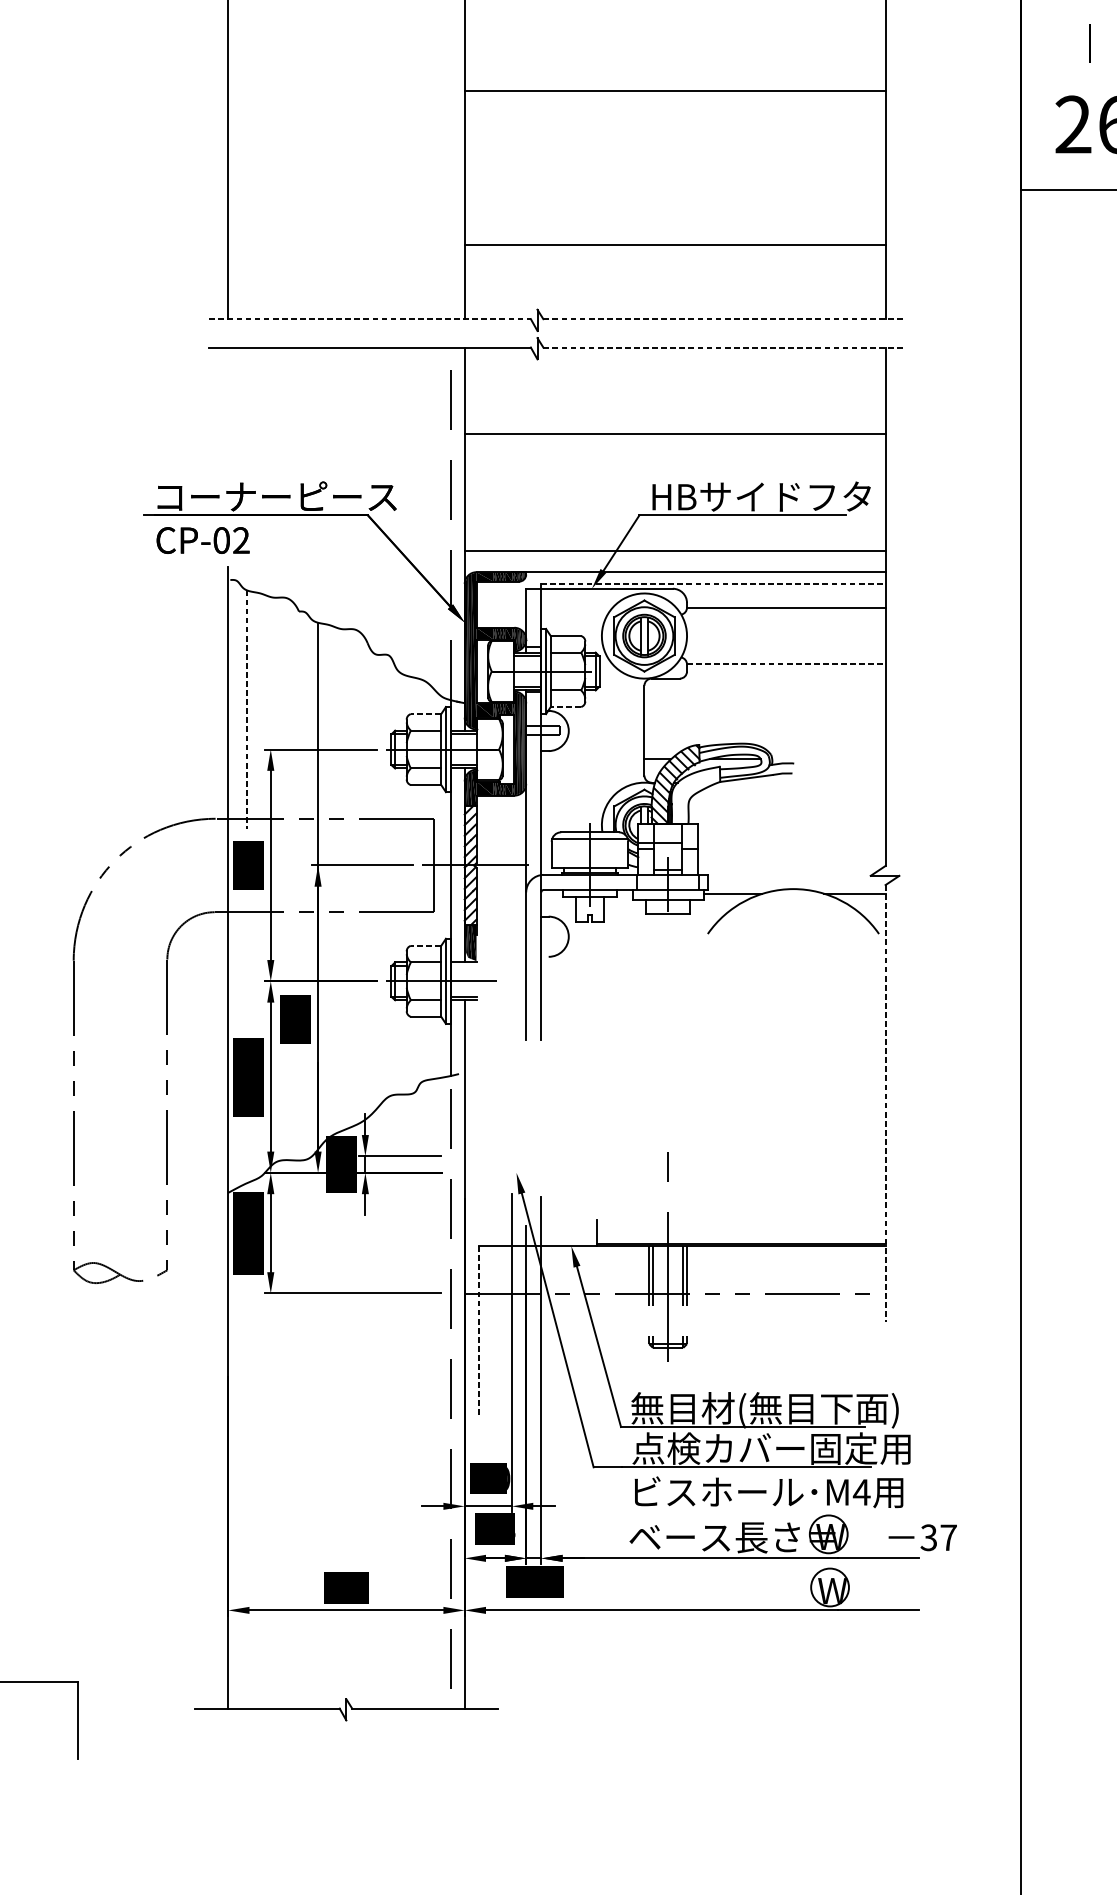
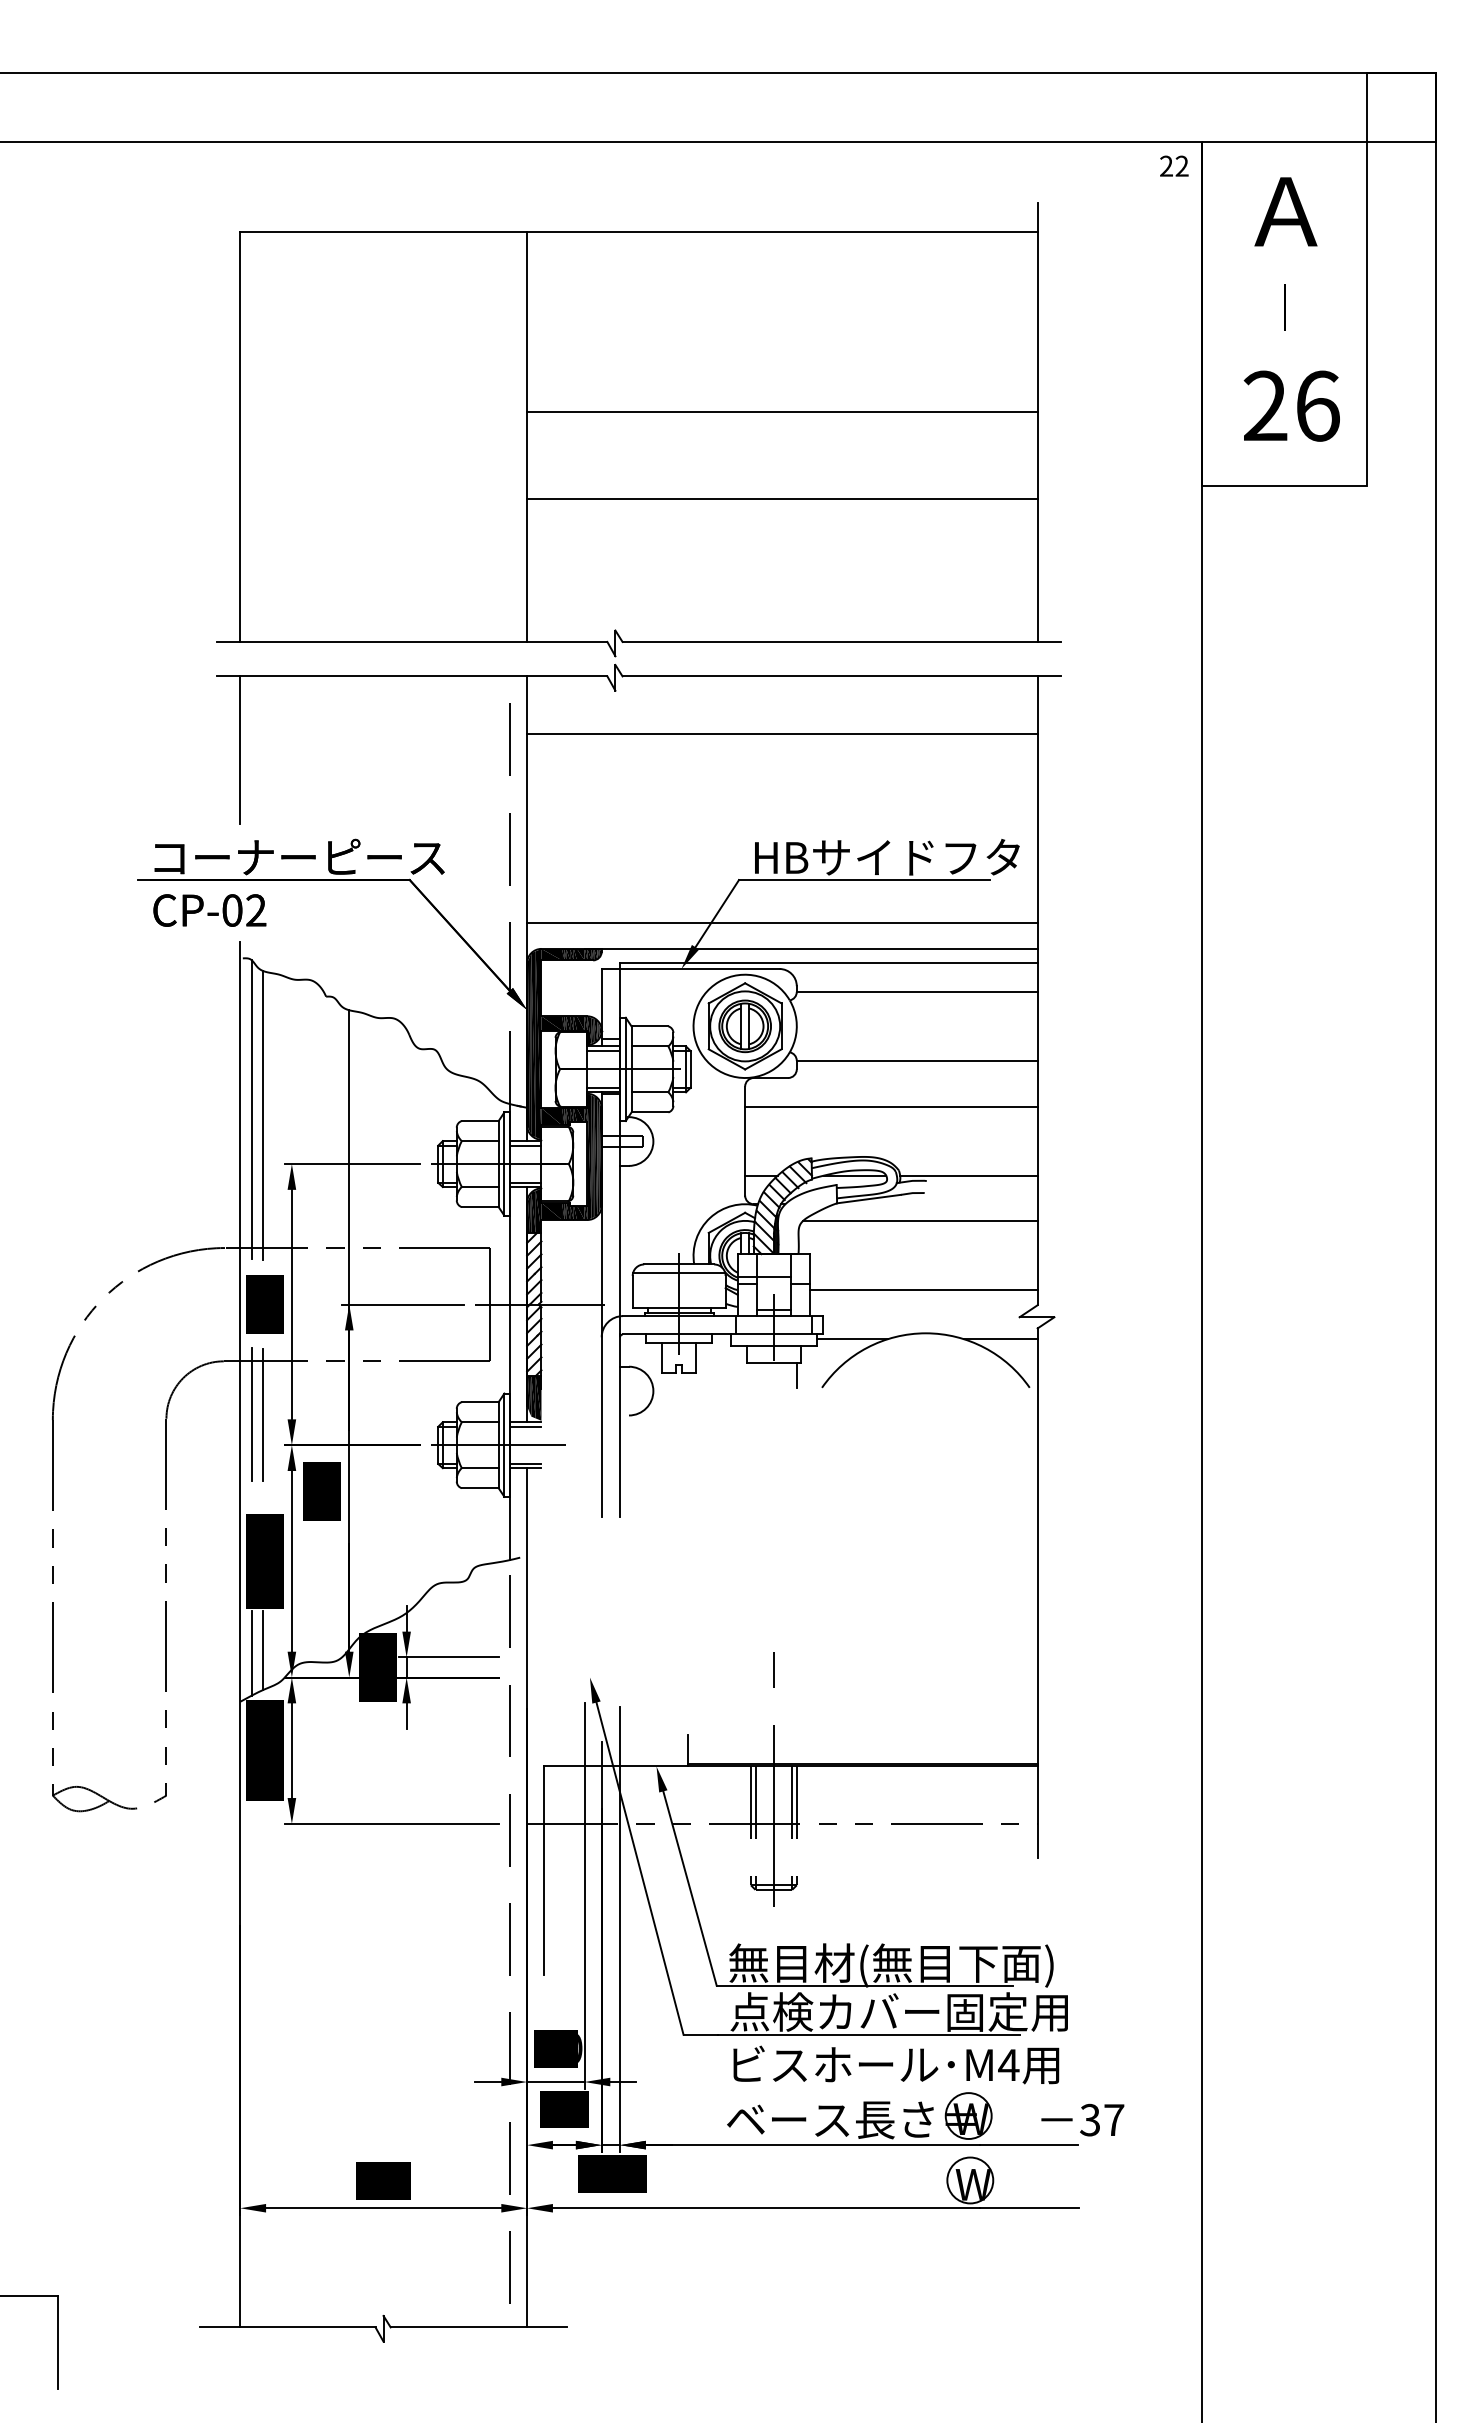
line: (675, 91) -> (782, 412), moved
line: (675, 244) -> (782, 498), moved
line: (370, 318) -> (412, 641), dashed -> solid
line: (724, 318) -> (842, 641), dashed -> solid
line: (724, 347) -> (842, 676), dashed -> solid
line: (228, 407) -> (240, 749), added
line: (675, 433) -> (782, 733), moved
line: (713, 584) -> (828, 963), dashed -> solid
line: (786, 664) -> (917, 1060), dashed -> solid
line: (765, 702) -> (891, 1106), added
line: (237, 704) -> (251, 1109), added
line: (565, 707) -> (649, 1112), dashed -> solid
line: (247, 710) -> (263, 1116), dashed -> solid
line: (425, 714) -> (479, 1121), dashed -> solid
line: (828, 759) -> (968, 1175), added
line: (788, 796) -> (919, 1221), added
line: (791, 853) -> (923, 1290), added
line: (686, 923) -> (796, 1375), added
line: (425, 946) -> (479, 1402), dashed -> solid
line: (237, 956) -> (251, 1414), added
line: (247, 956) -> (263, 1415), added
line: (463, 965) -> (525, 1426), added
line: (885, 1103) -> (1037, 1593), dashed -> solid
line: (247, 1150) -> (263, 1650), added
line: (237, 1153) -> (251, 1653), added
line: (479, 1332) -> (544, 1871), dashed -> solid

